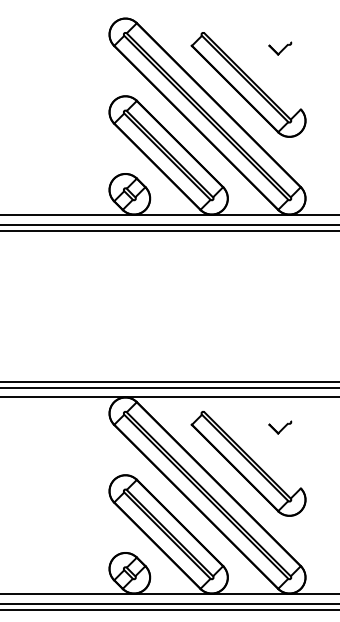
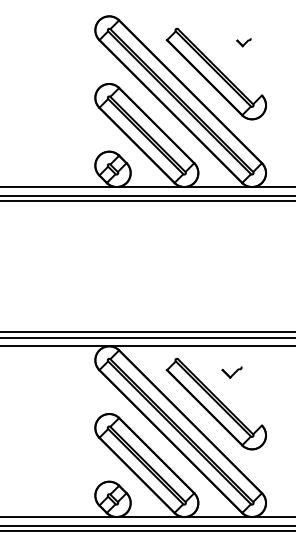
part: (279, 48) -> (243, 42), size x0.7
part: (279, 427) -> (231, 372), moved

